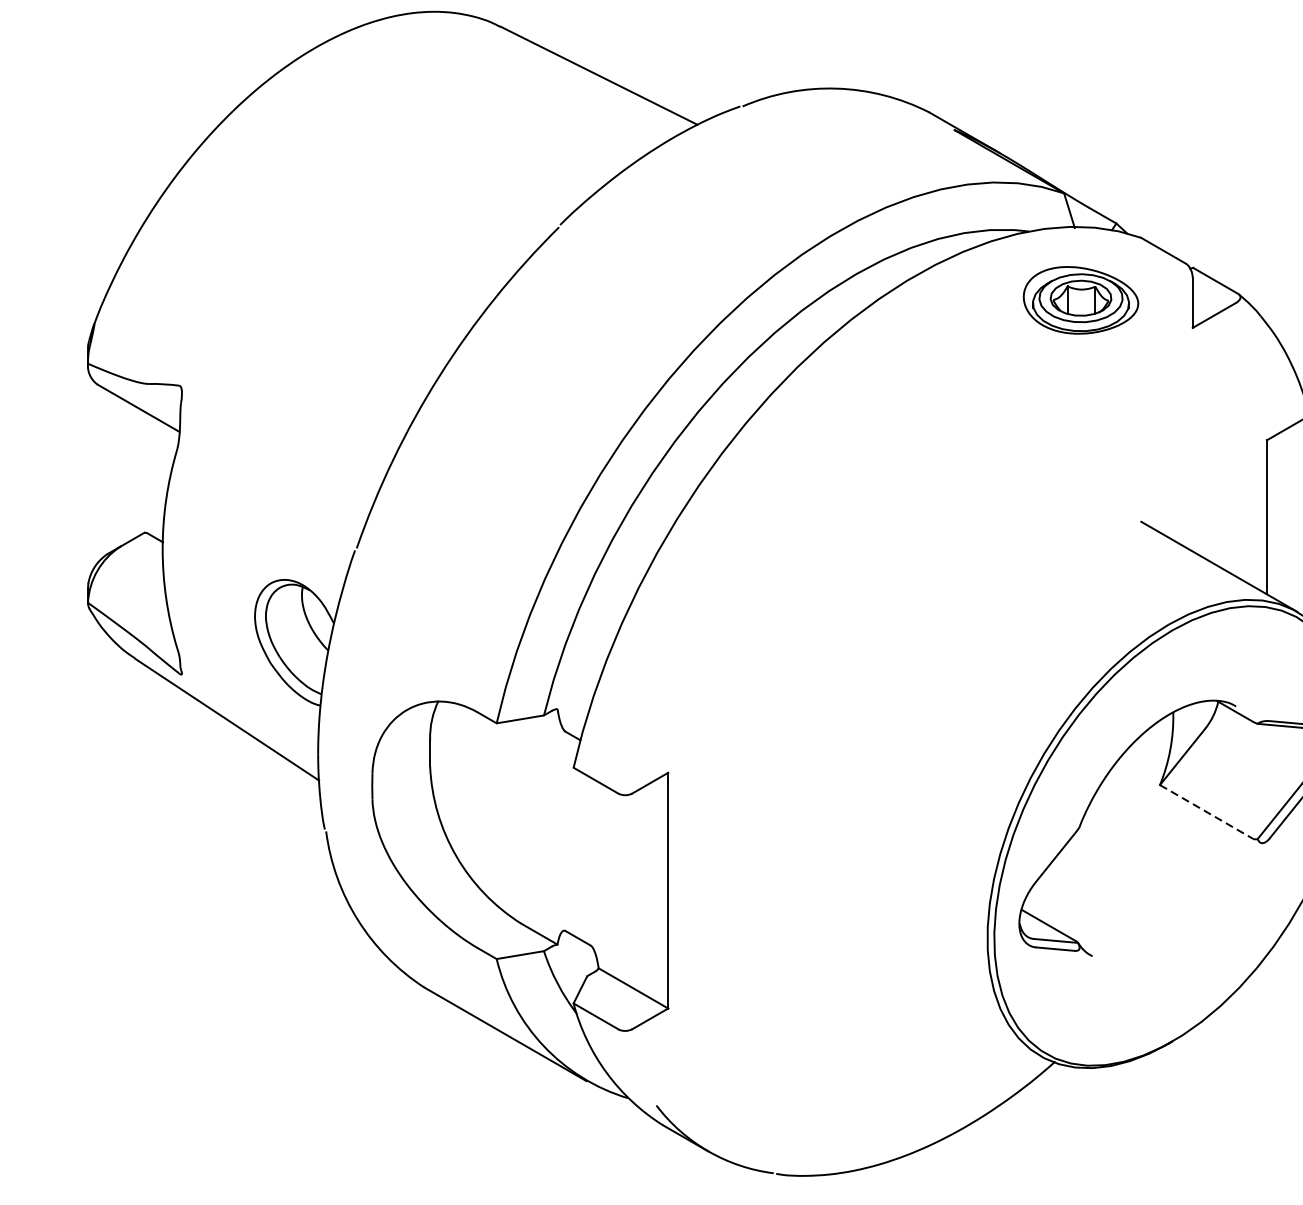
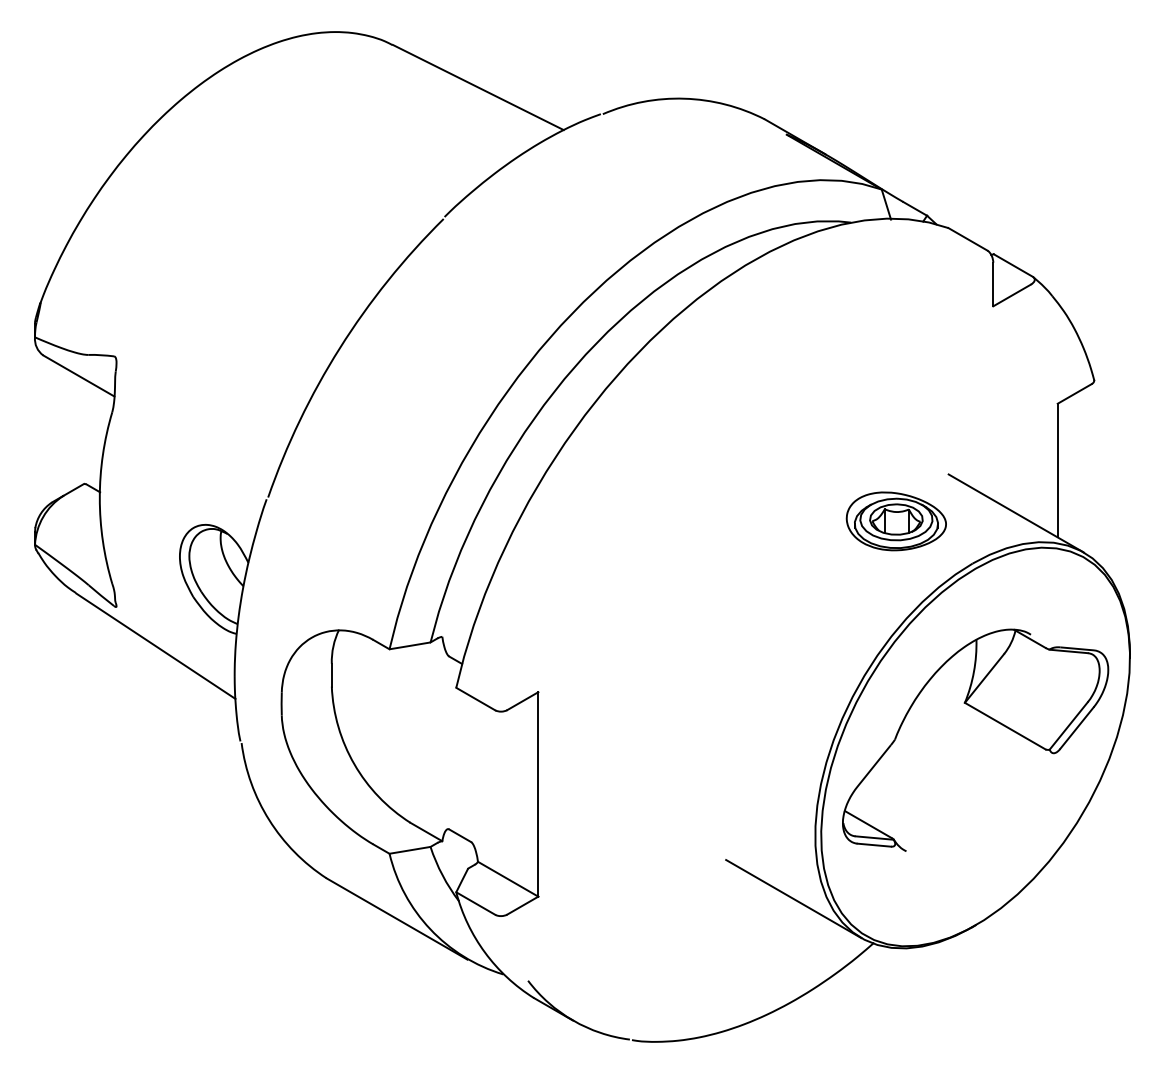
part: (1079, 300) -> (895, 521), moved
line: (1206, 812) -> (1005, 726), dashed -> solid
line: (962, 1010) -> (793, 898), added

